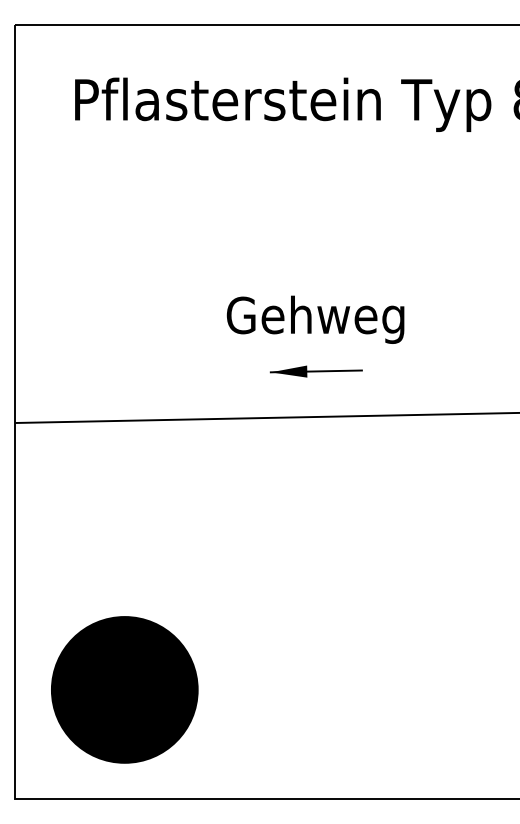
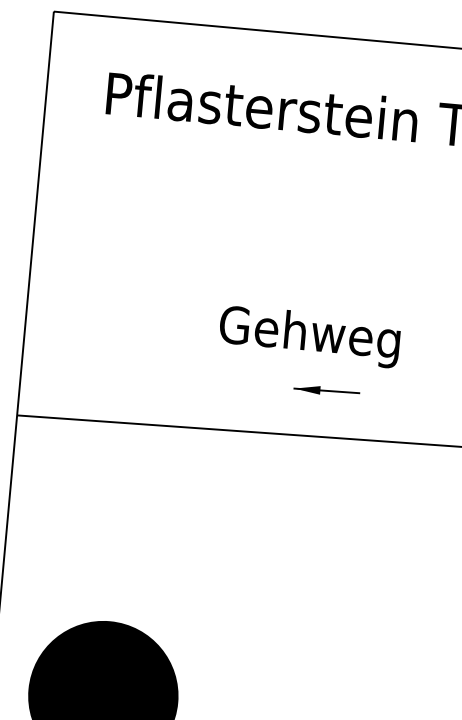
text: (315, 319) -> (309, 336), moved
part: (315, 371) -> (326, 390), size x0.7

